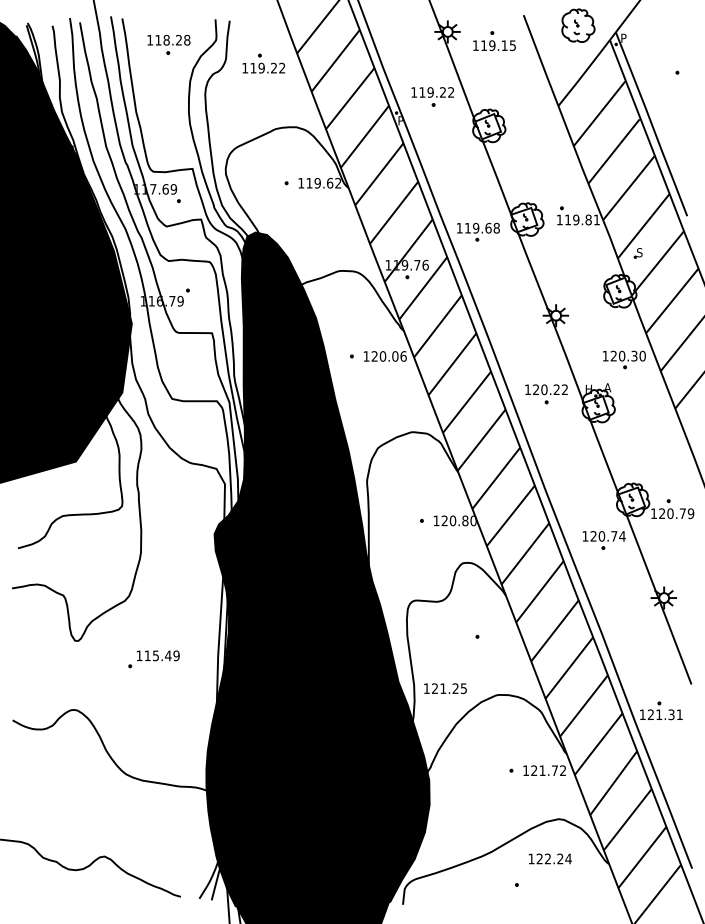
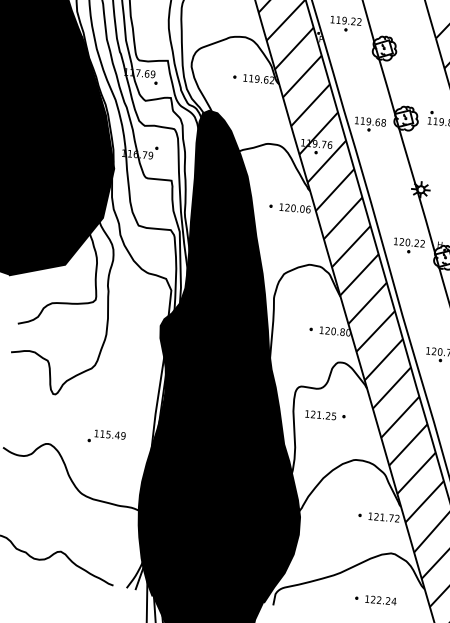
part: (153, 659) -> (106, 437), moved
text: (445, 688) -> (320, 415), moved
text: (550, 858) -> (381, 600), moved

